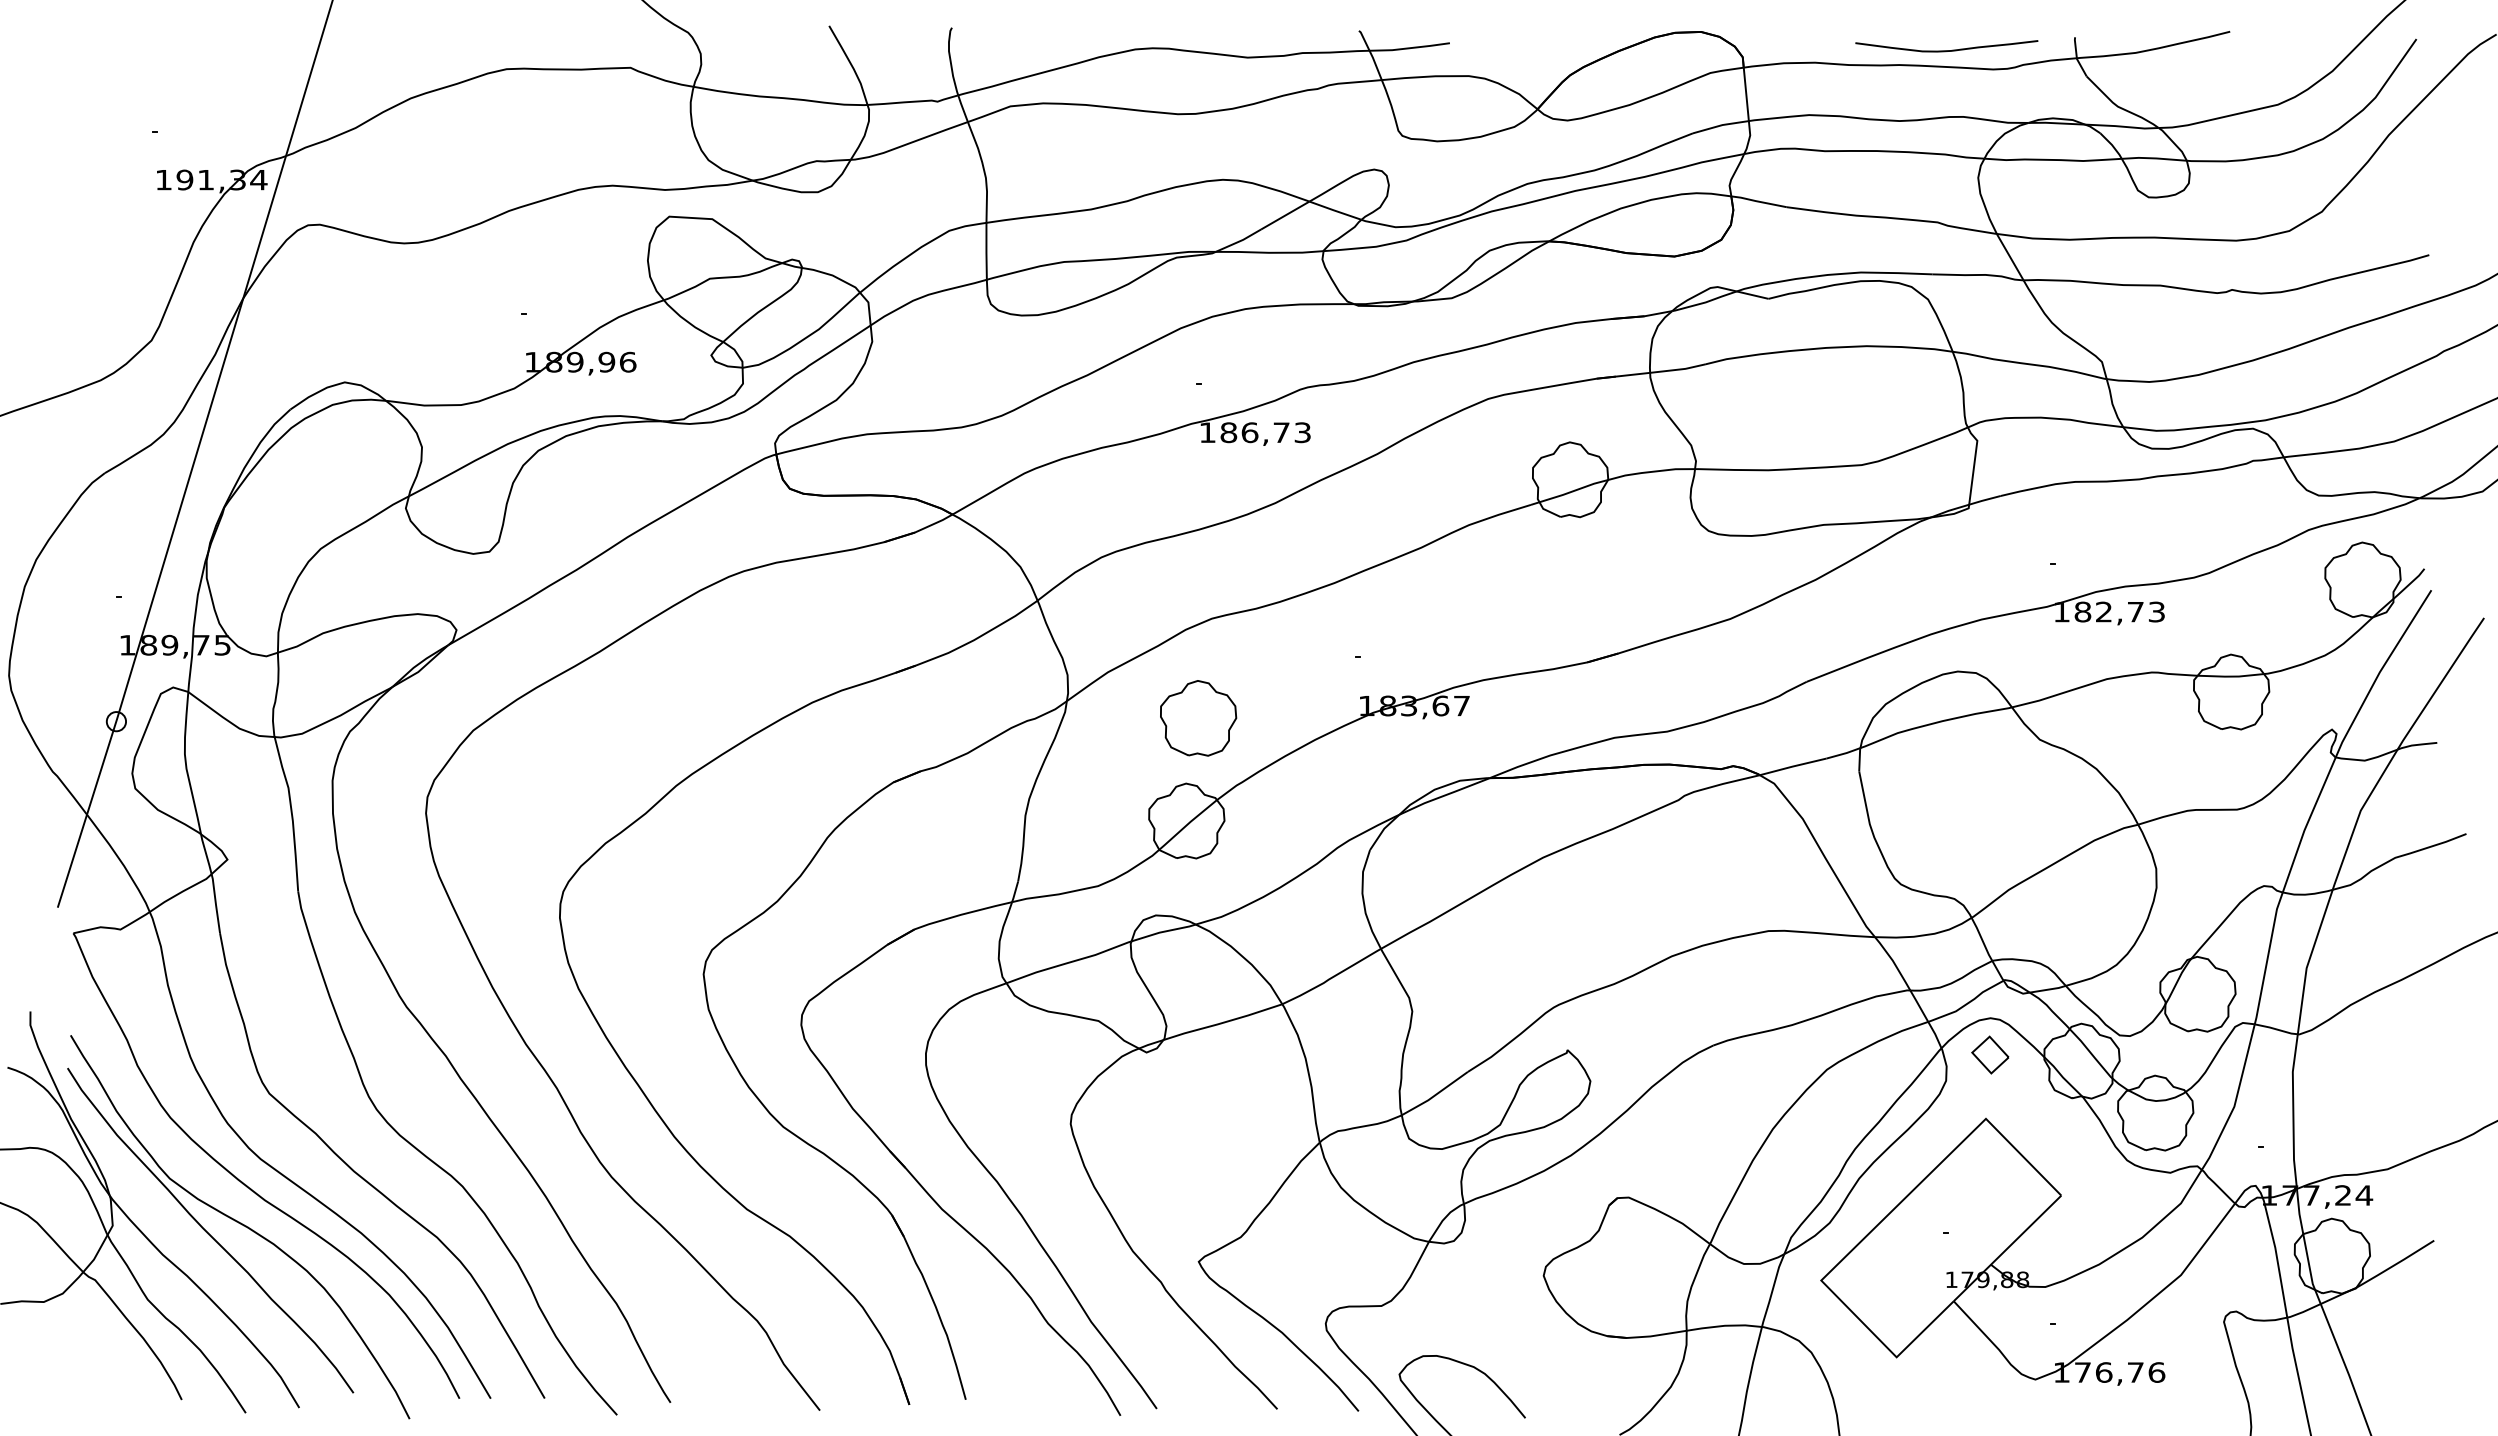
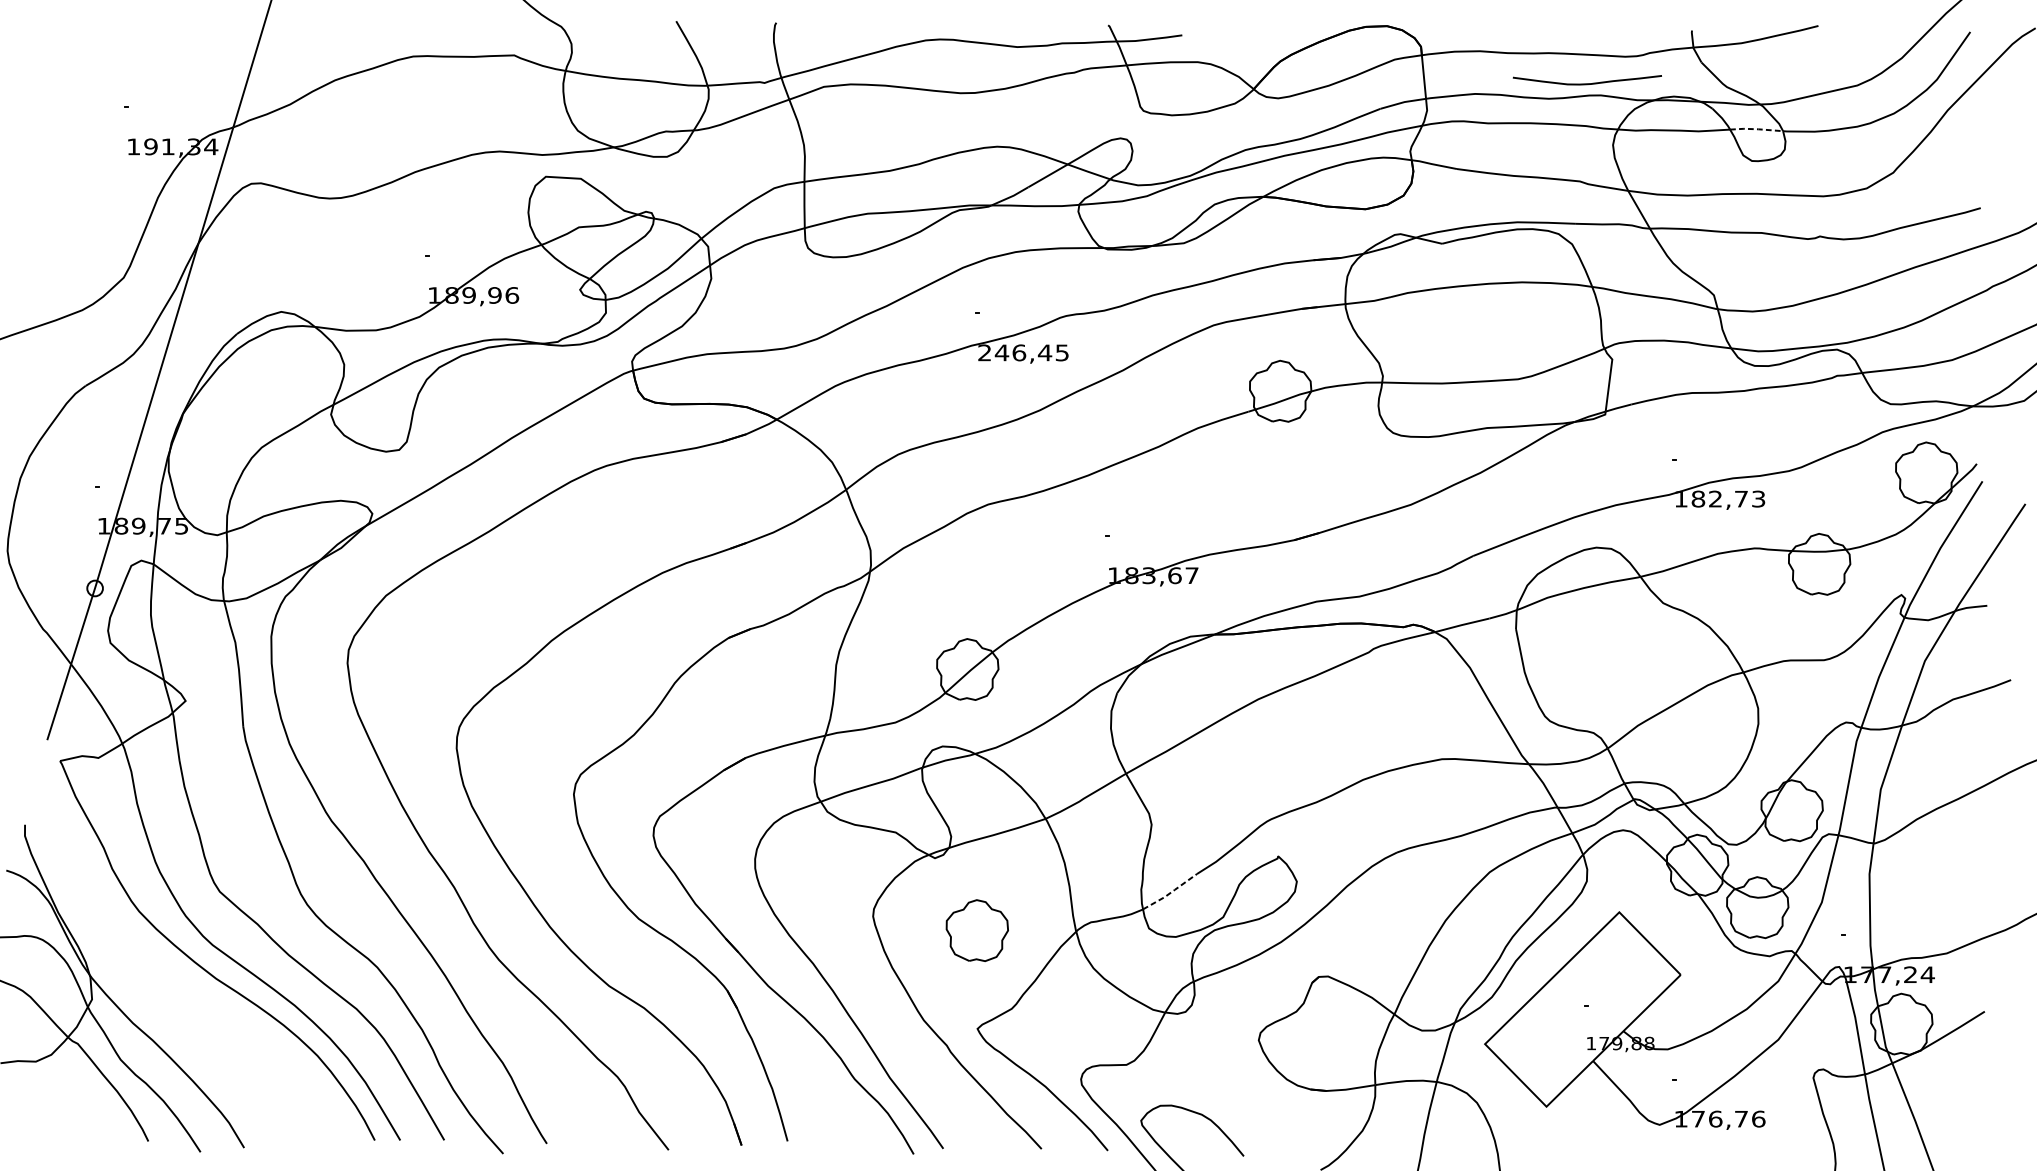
curve: (1946, 50) -> (1587, 83), moved
line: (2154, 158) -> (1756, 129), solid -> dashed
text: (1254, 432) -> (1022, 352), 186,73 -> 246,45
part: (1198, 718) -> (977, 930), moved
part: (1990, 1054) -> (1623, 859), removed
line: (1436, 1094) -> (1171, 892), solid -> dashed
part: (238, 1227) -> (194, 1000), removed

